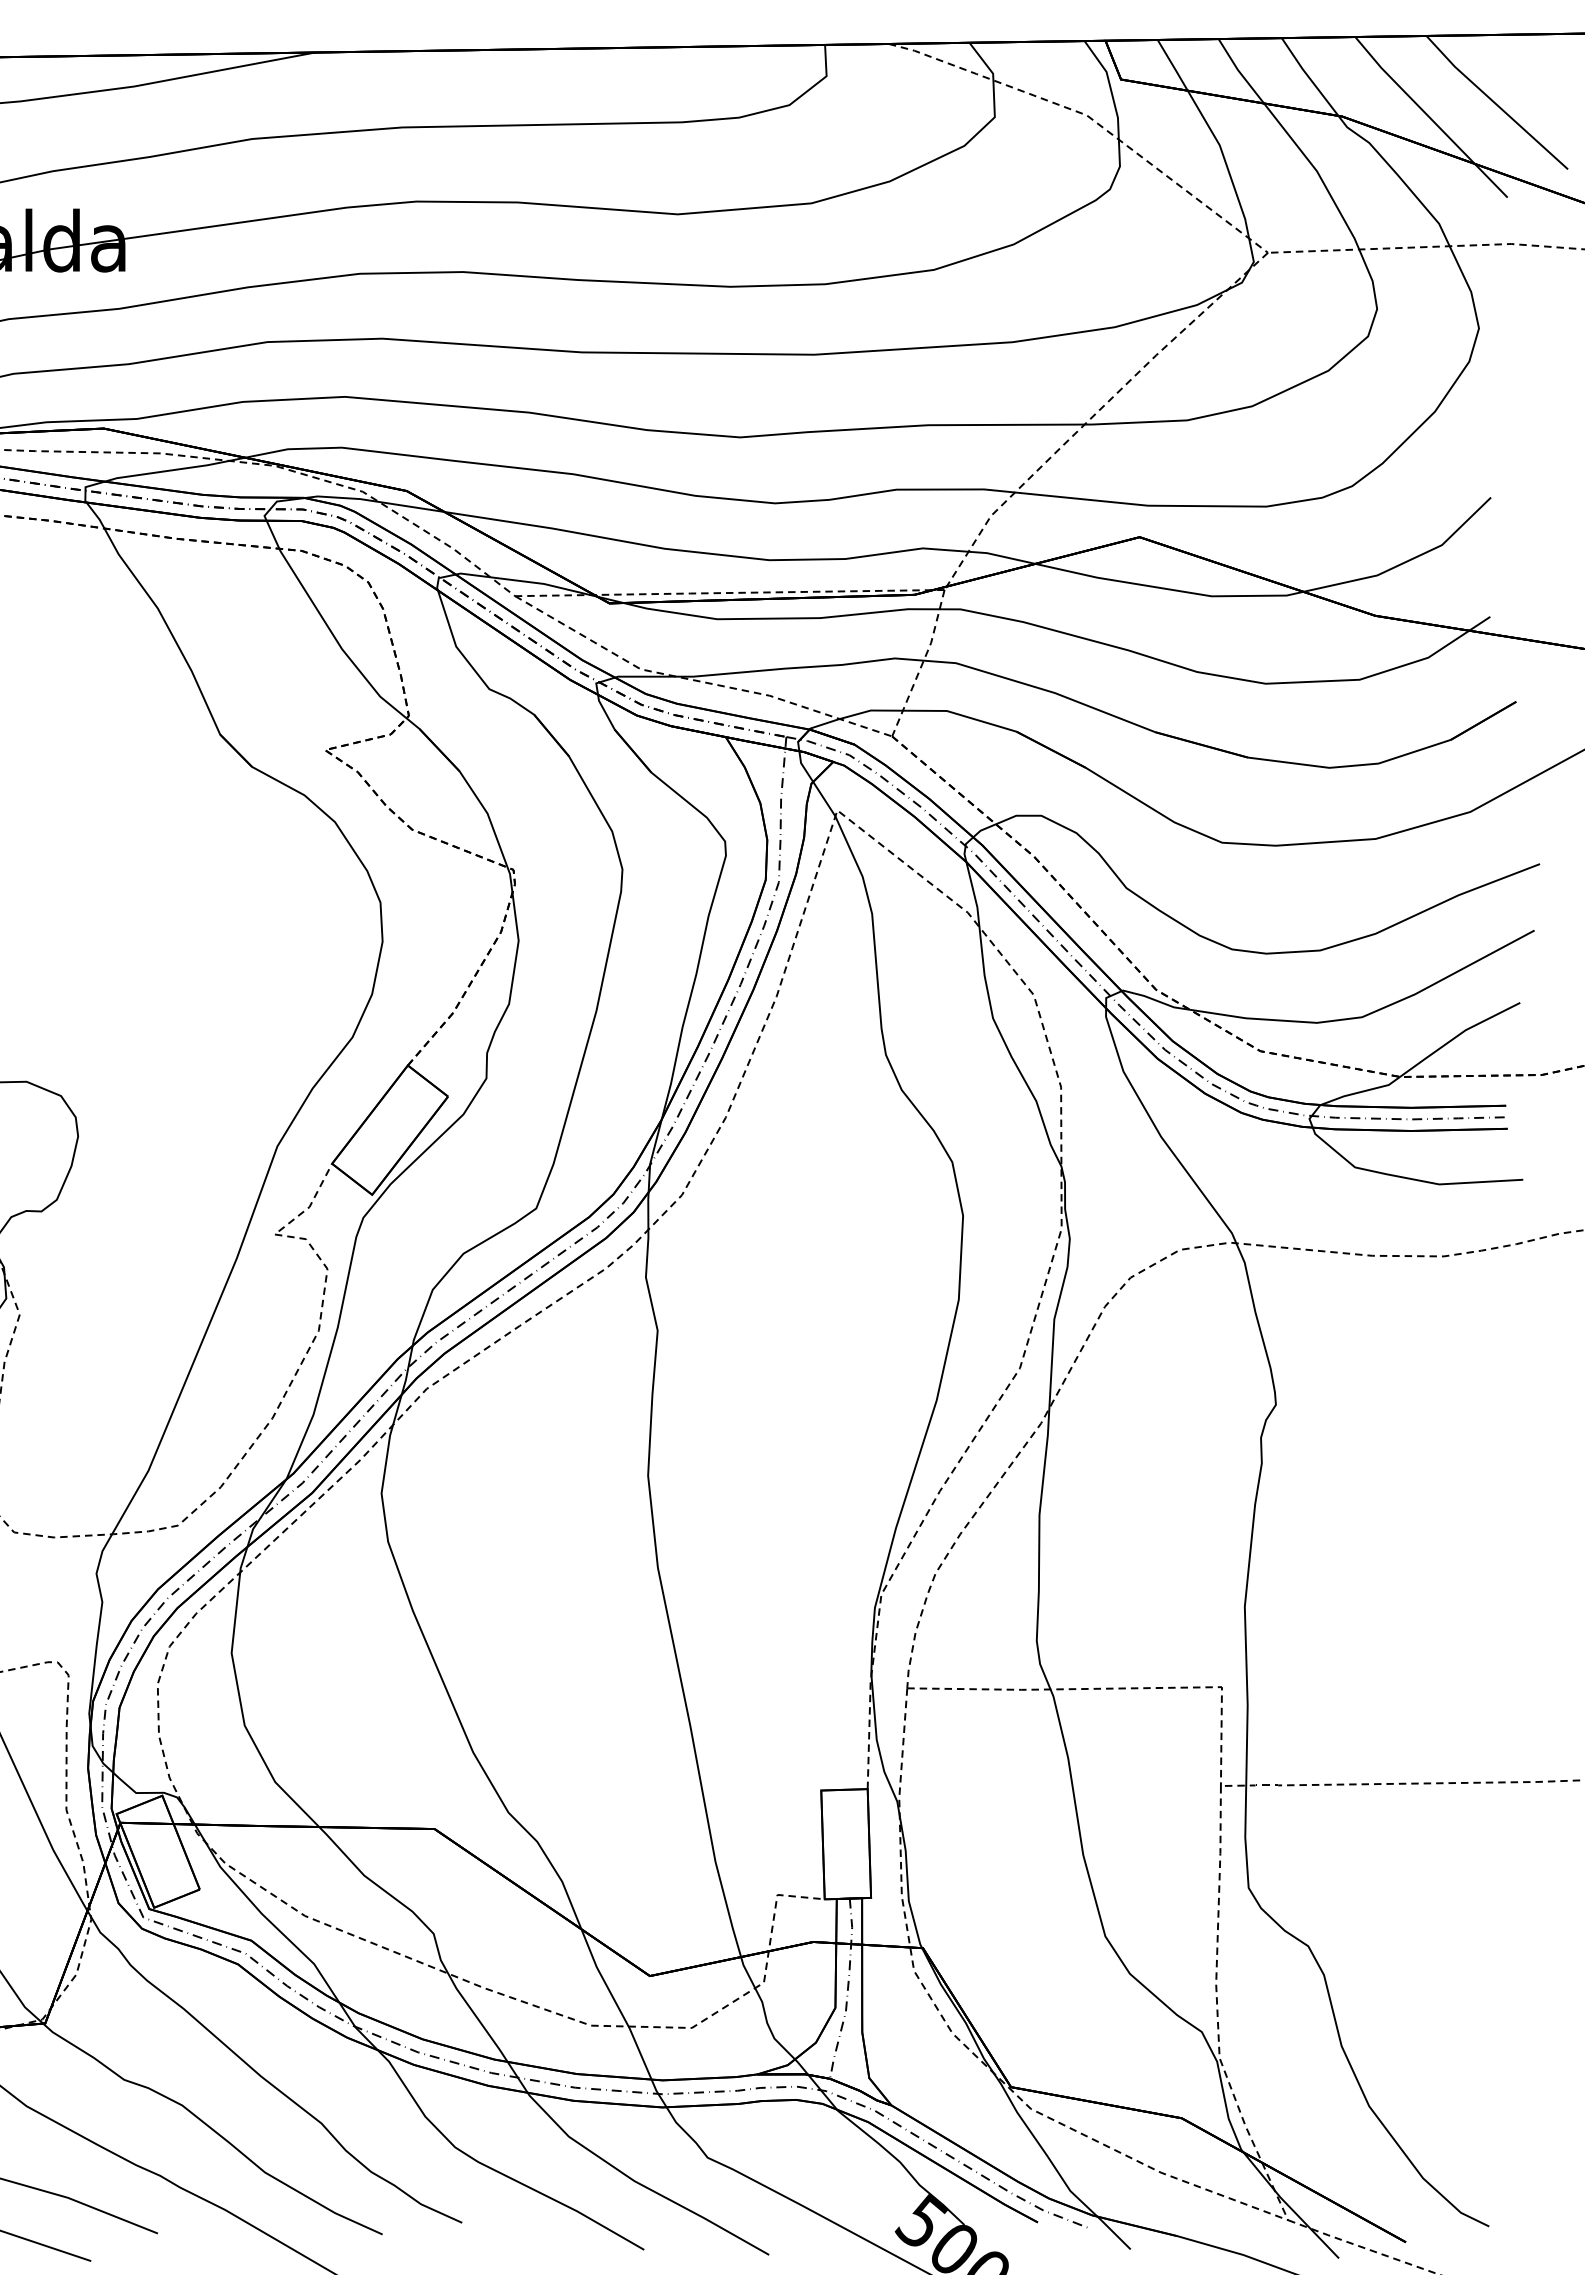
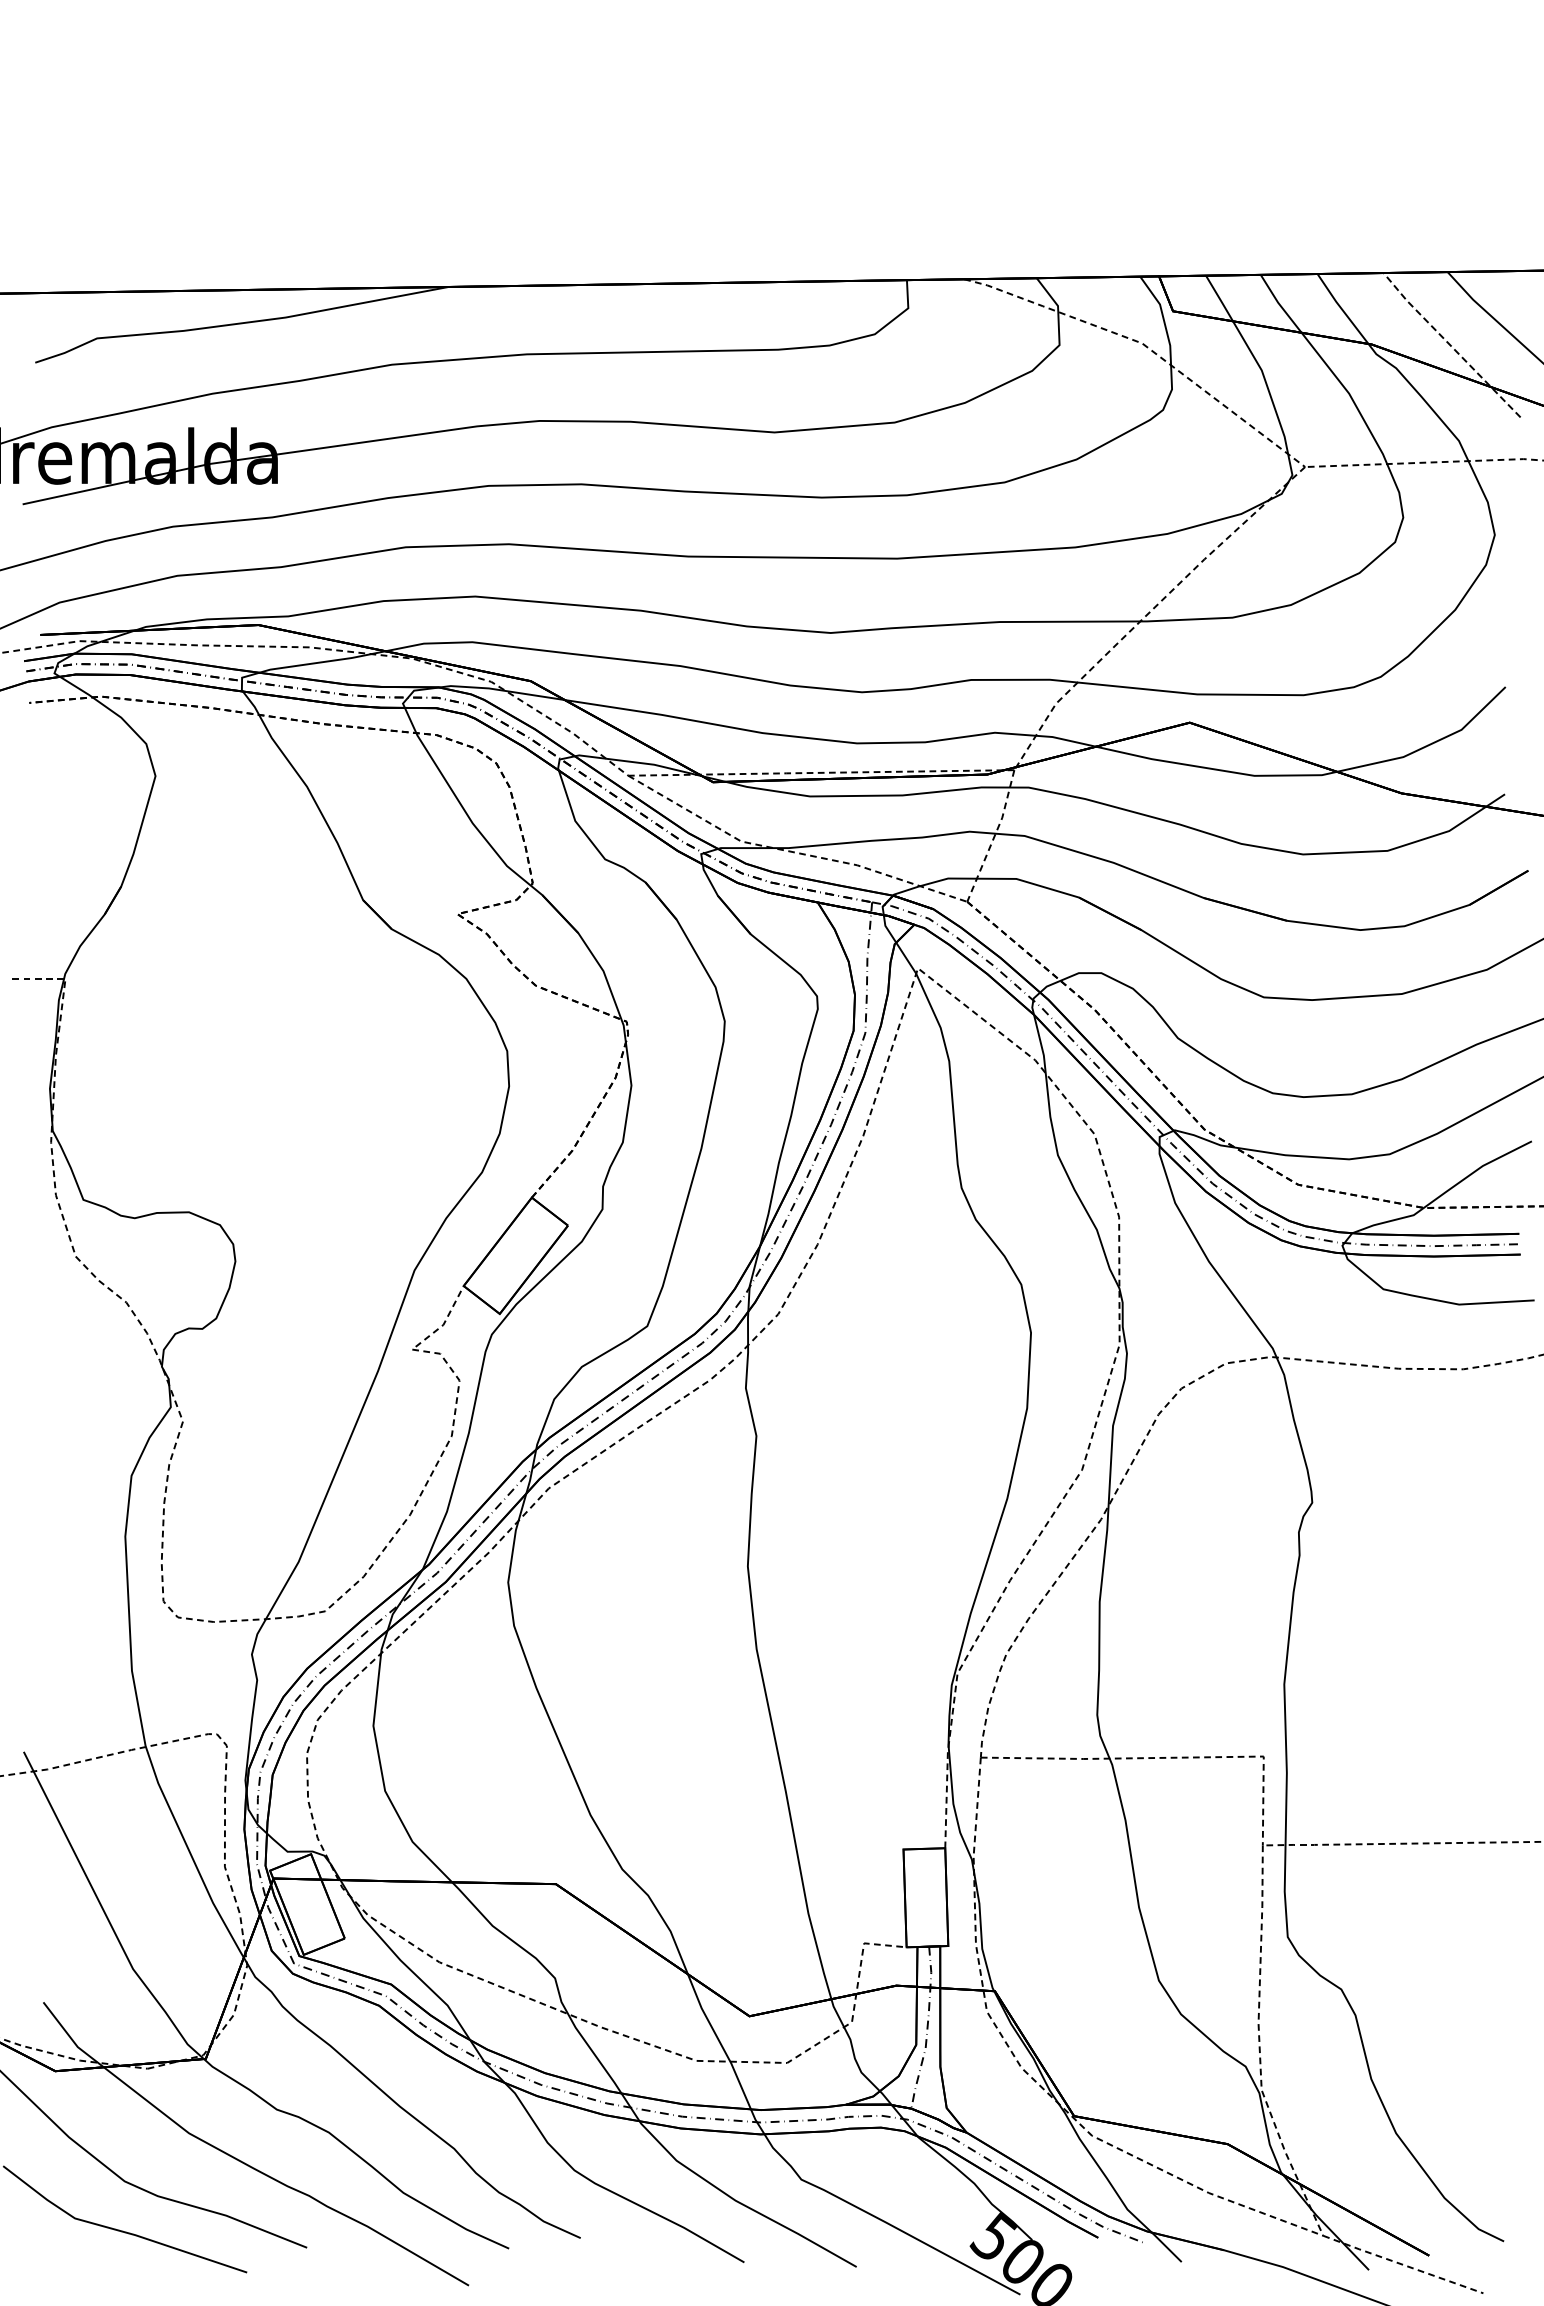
line: (1429, 117) -> (1450, 345), solid -> dashed

